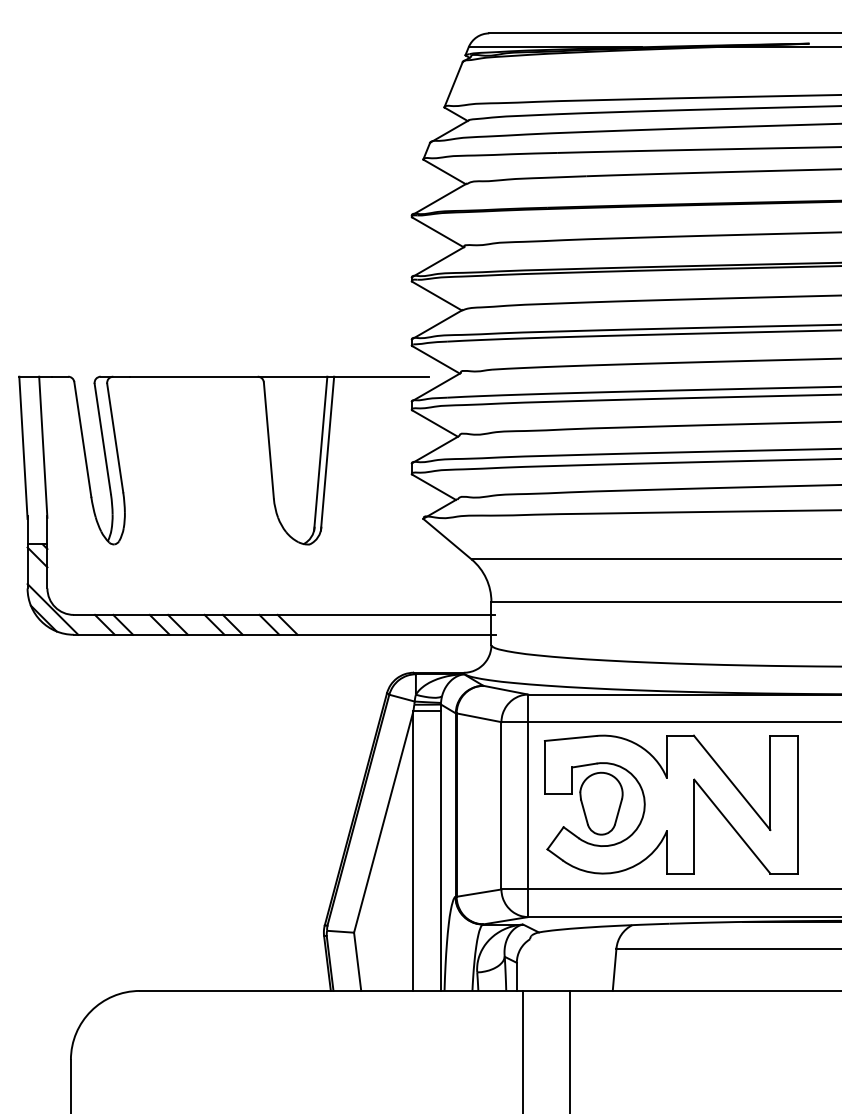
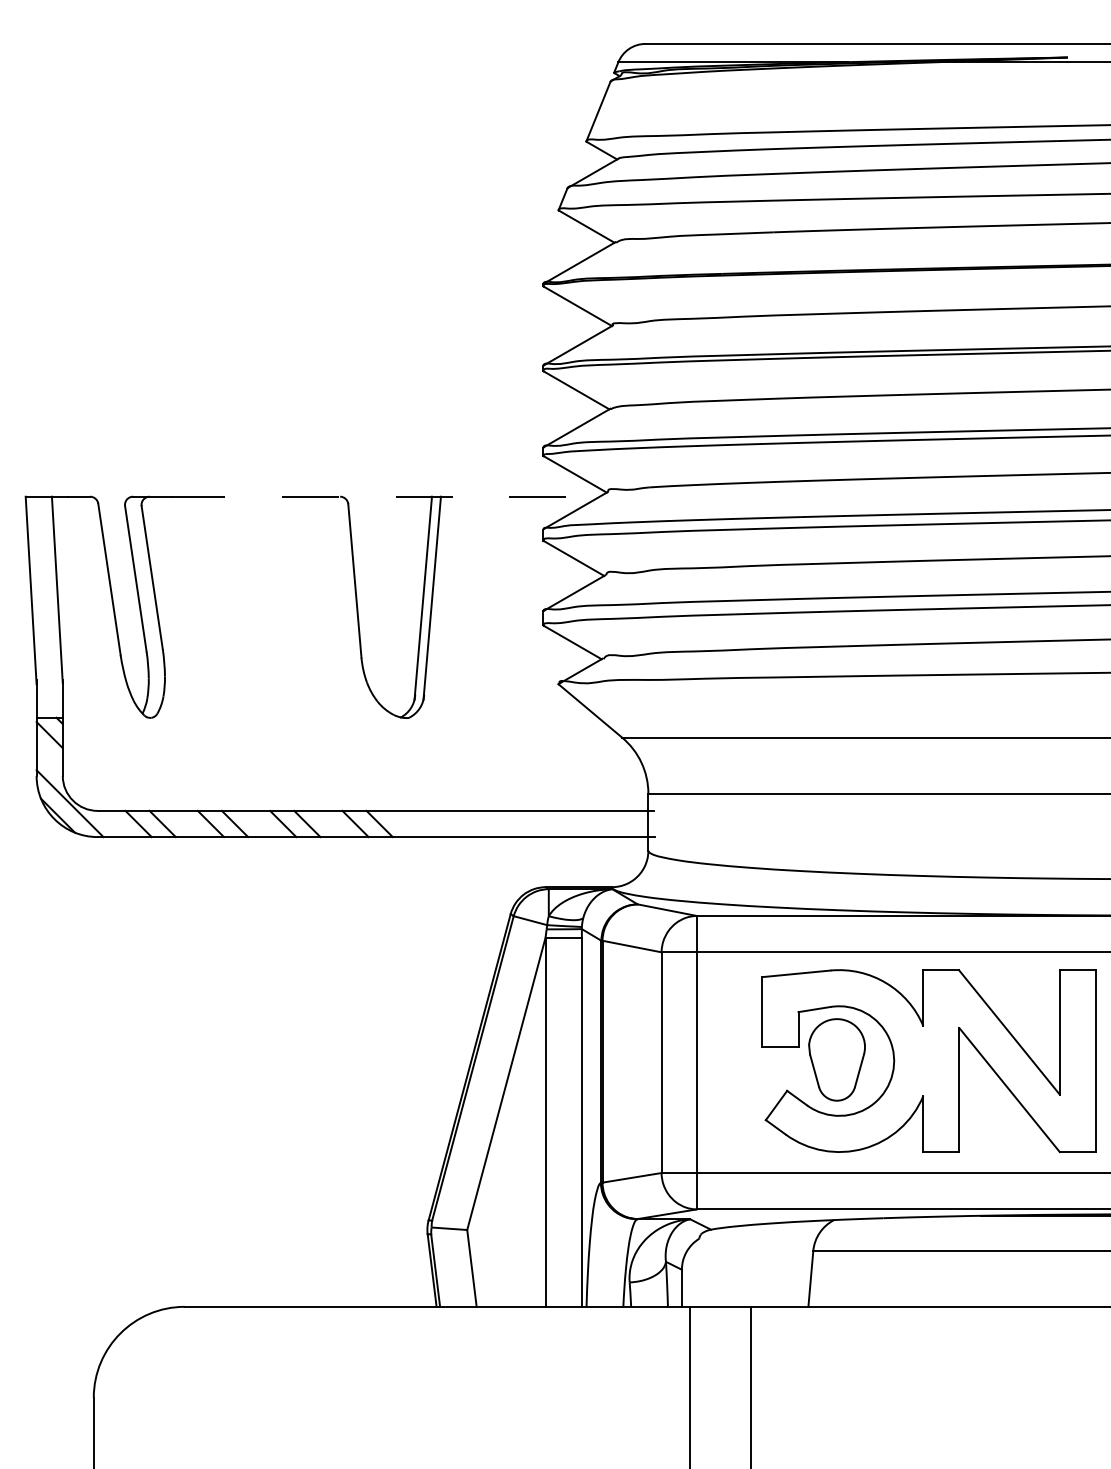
line: (279, 376) -> (368, 496), solid -> dashed
part: (671, 804) -> (929, 1060), moved

